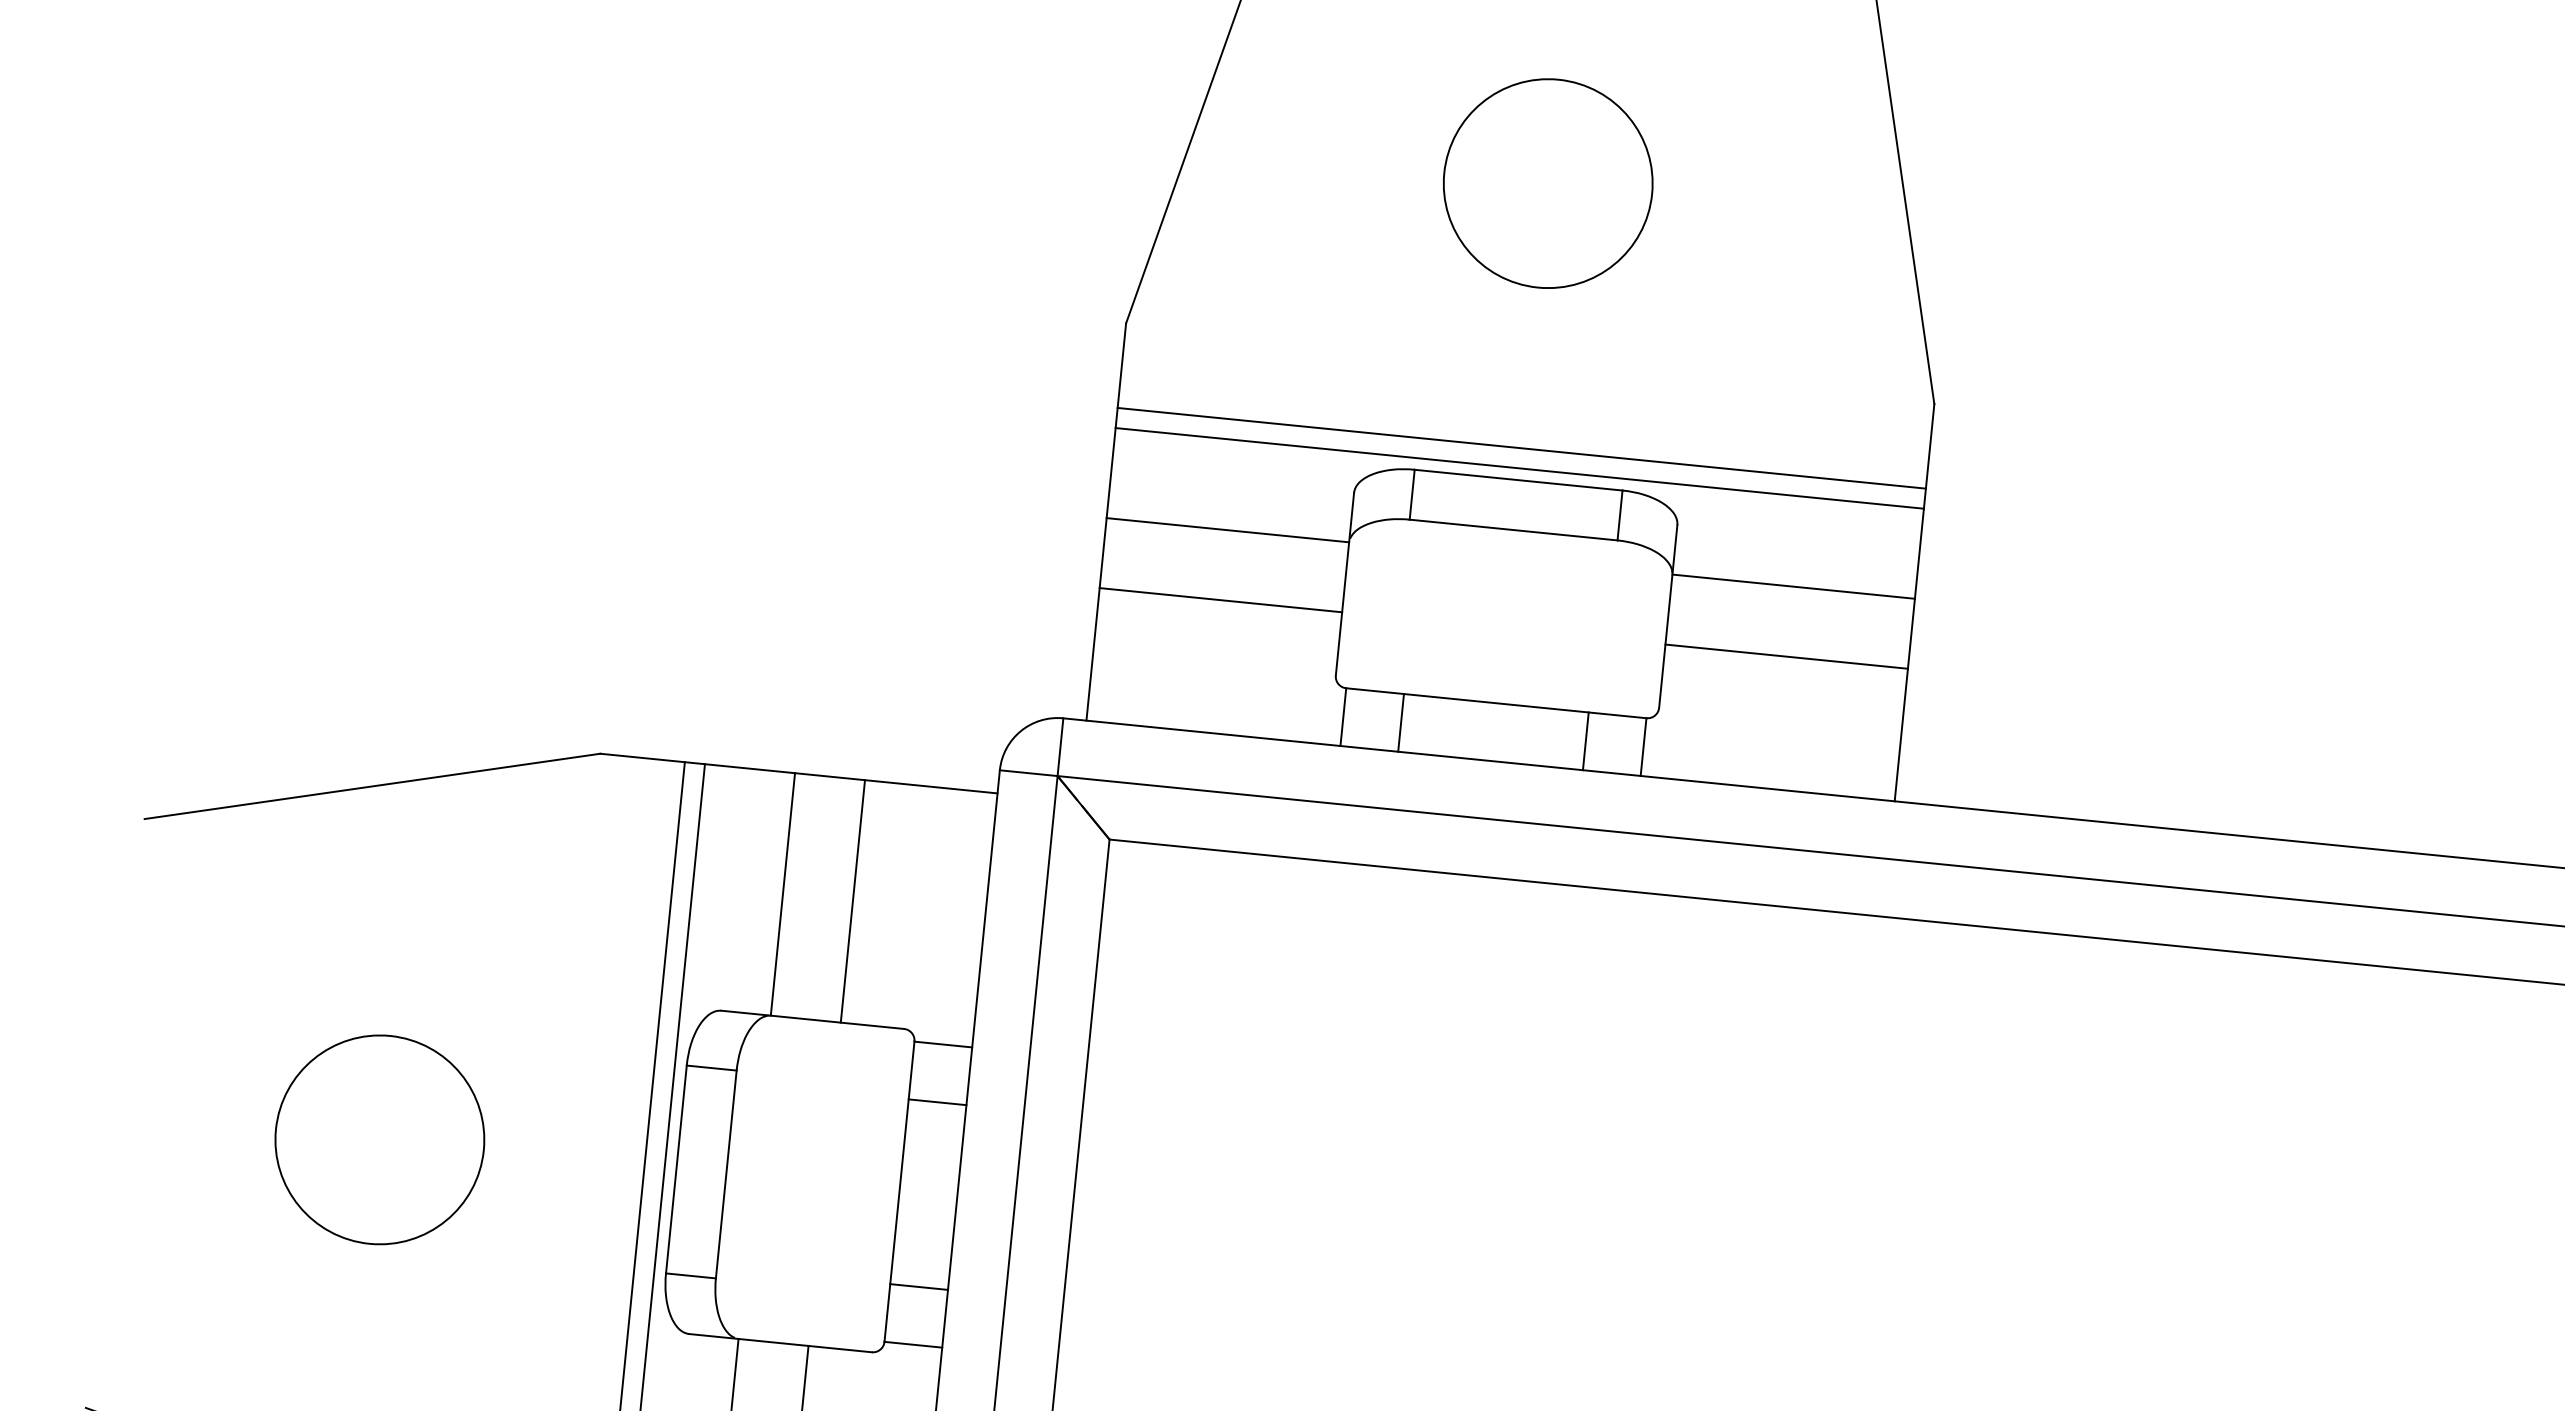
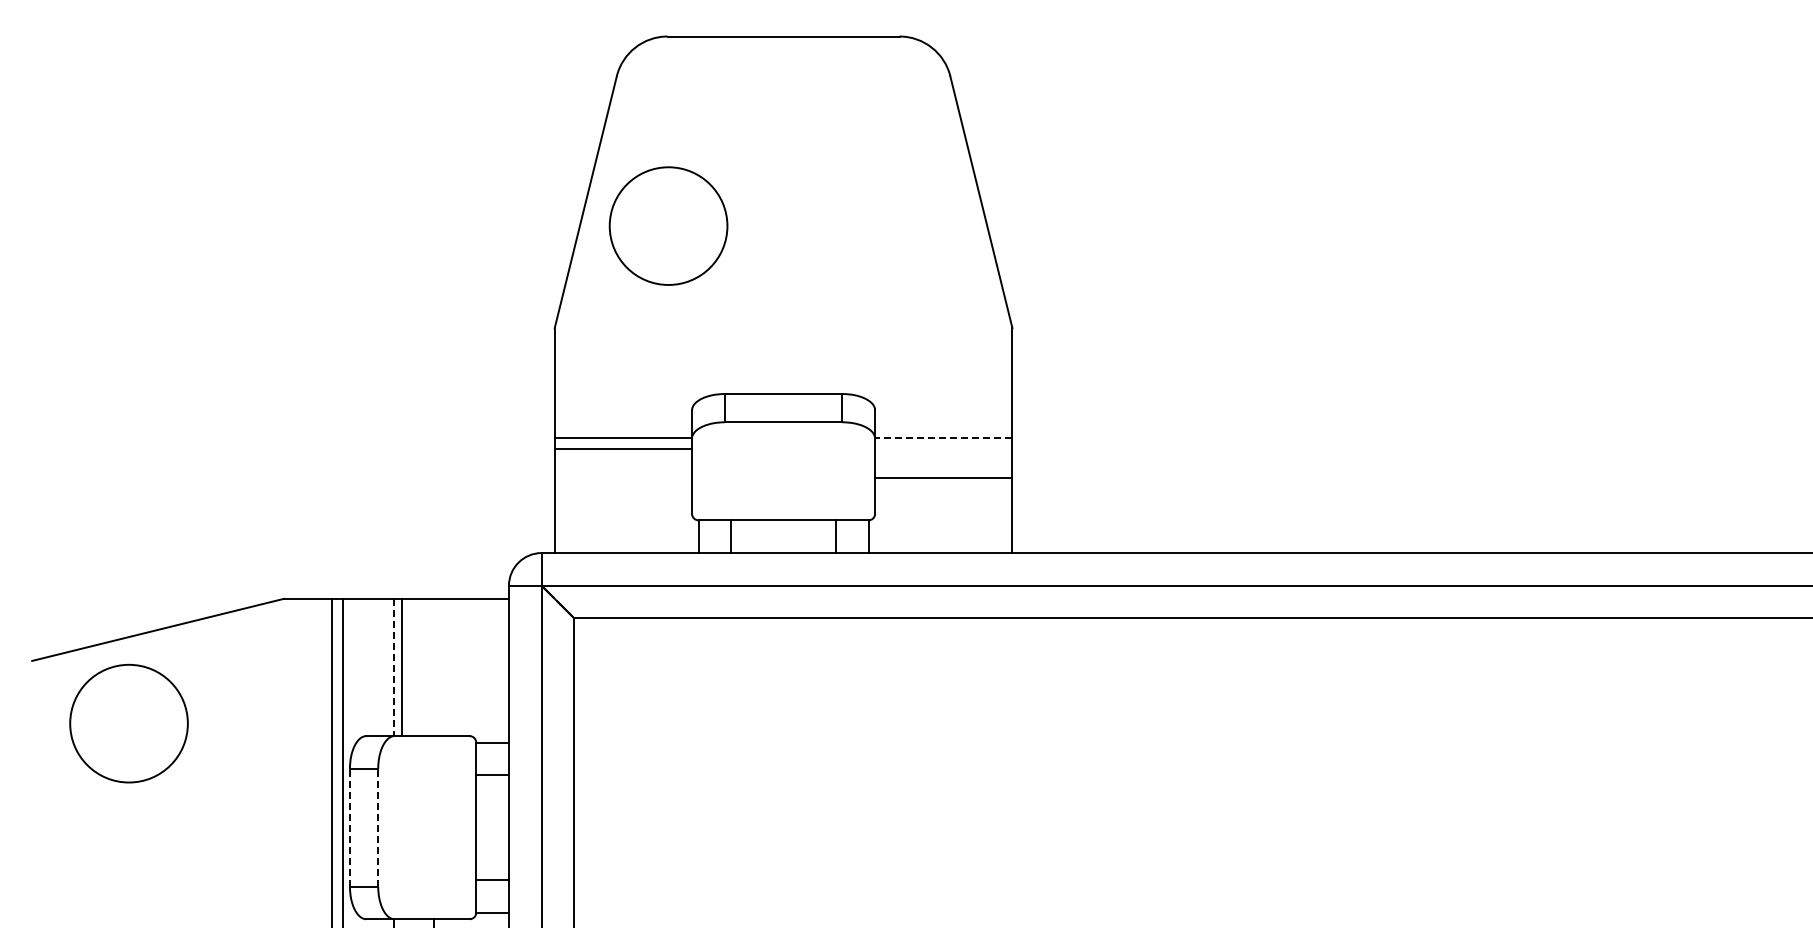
circle: (1548, 182) -> (668, 225), moved
line: (1521, 449) -> (783, 376), removed
line: (1519, 468) -> (783, 387), removed
line: (1793, 586) -> (943, 438), solid -> dashed
line: (1221, 601) -> (623, 449), moved
line: (783, 894) -> (394, 667), solid -> dashed
line: (852, 901) -> (401, 667), moved
circle: (378, 1139) -> (128, 723), moved
line: (675, 1169) -> (349, 827), solid -> dashed
line: (726, 1174) -> (378, 827), solid -> dashed

